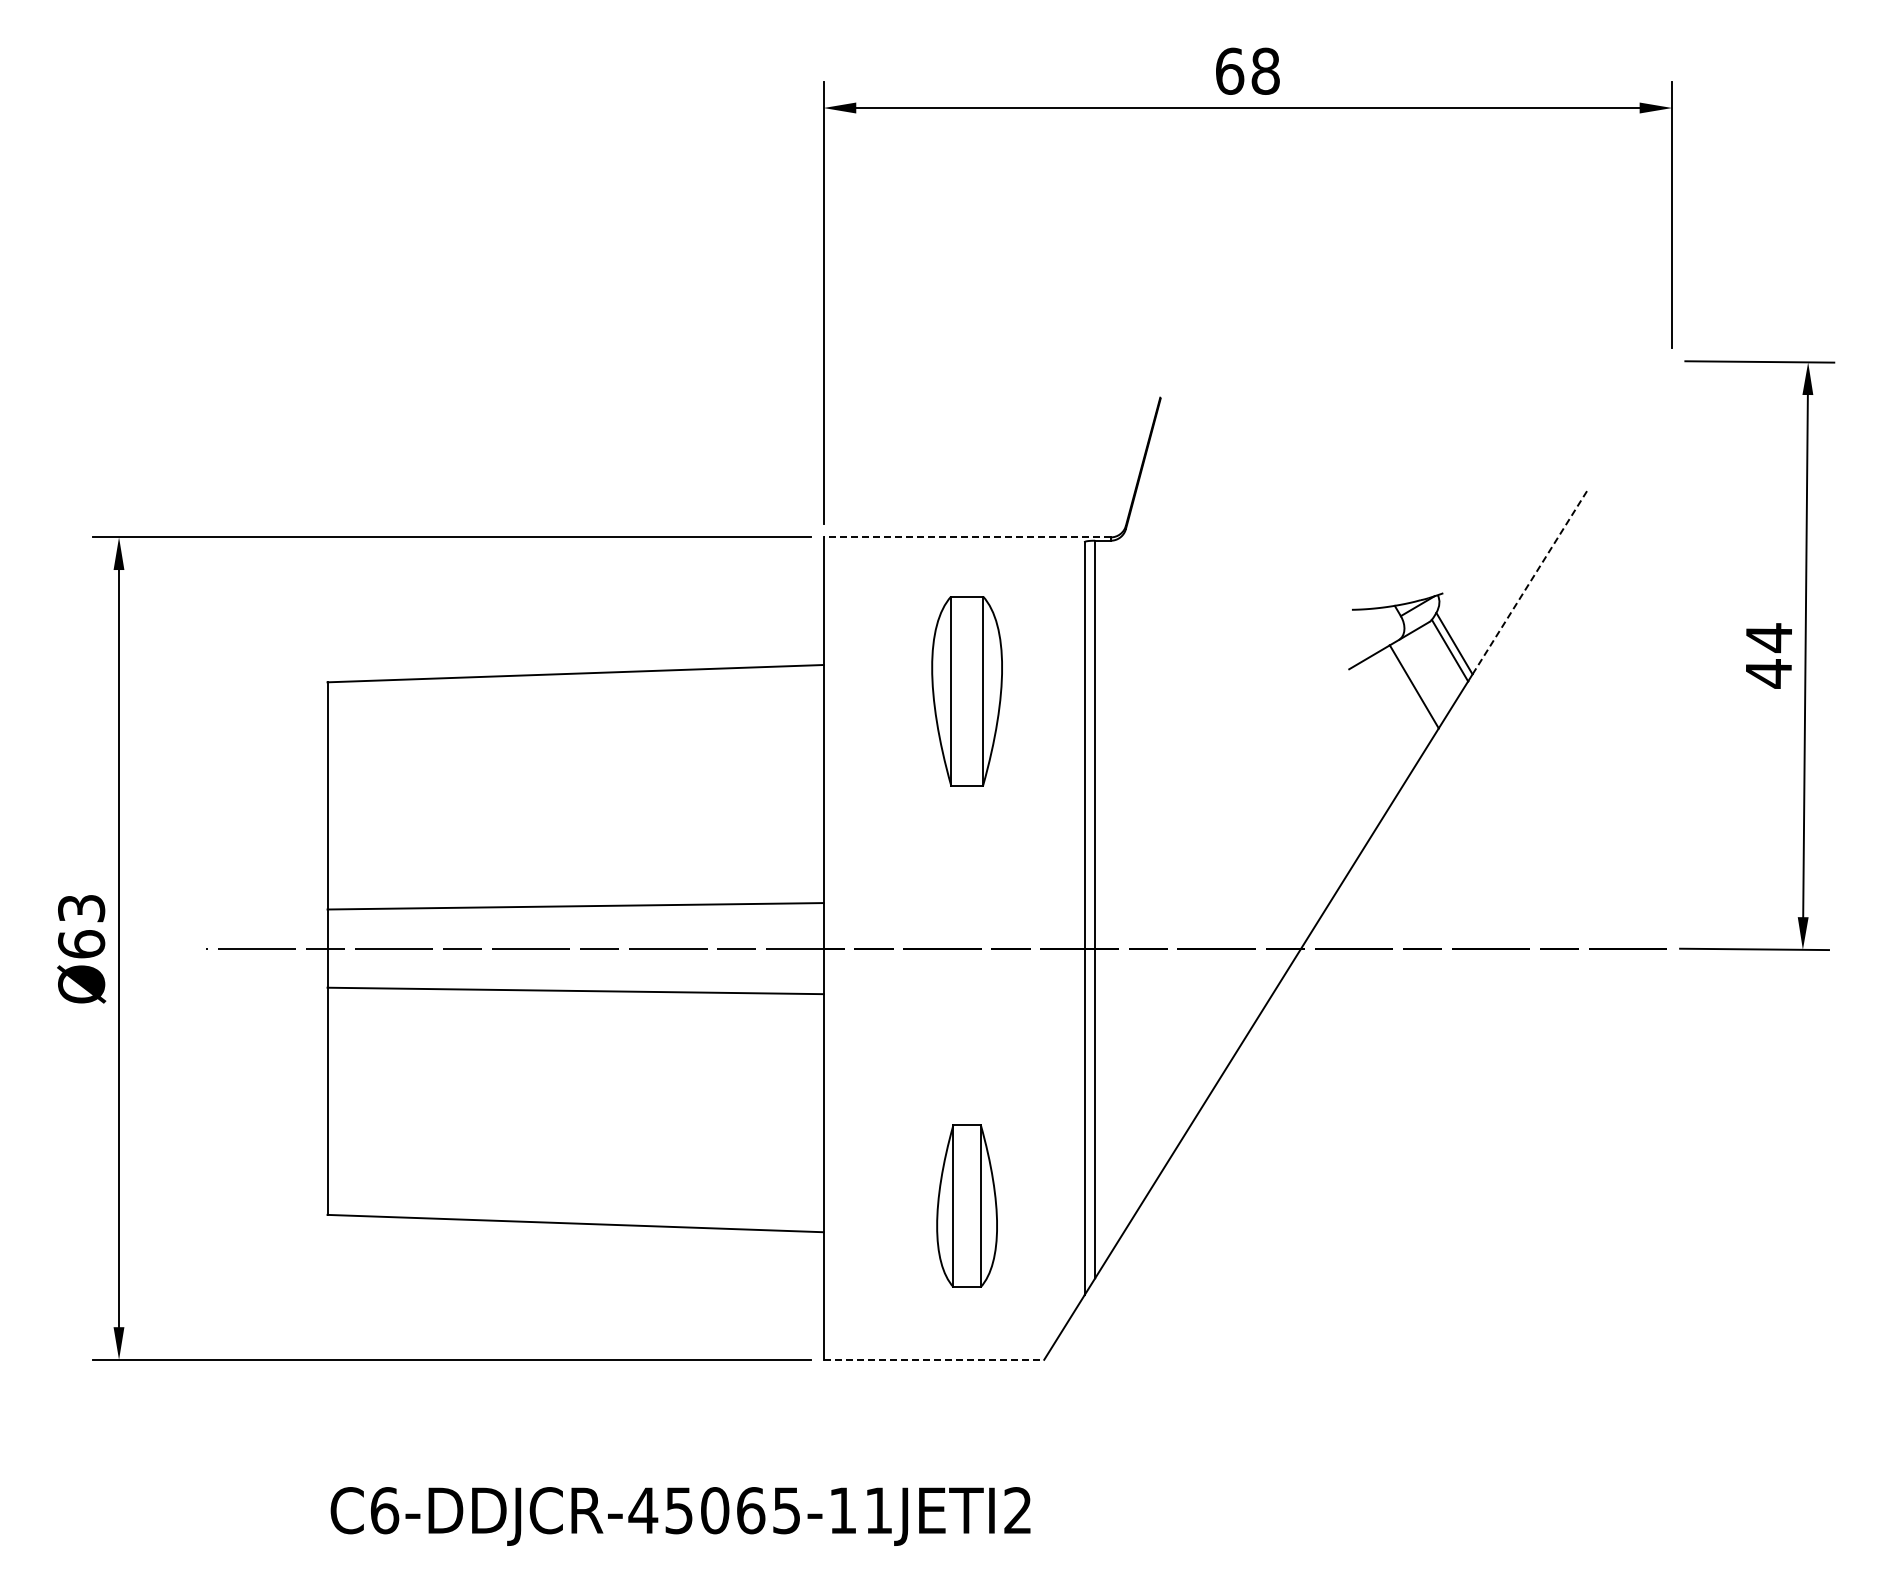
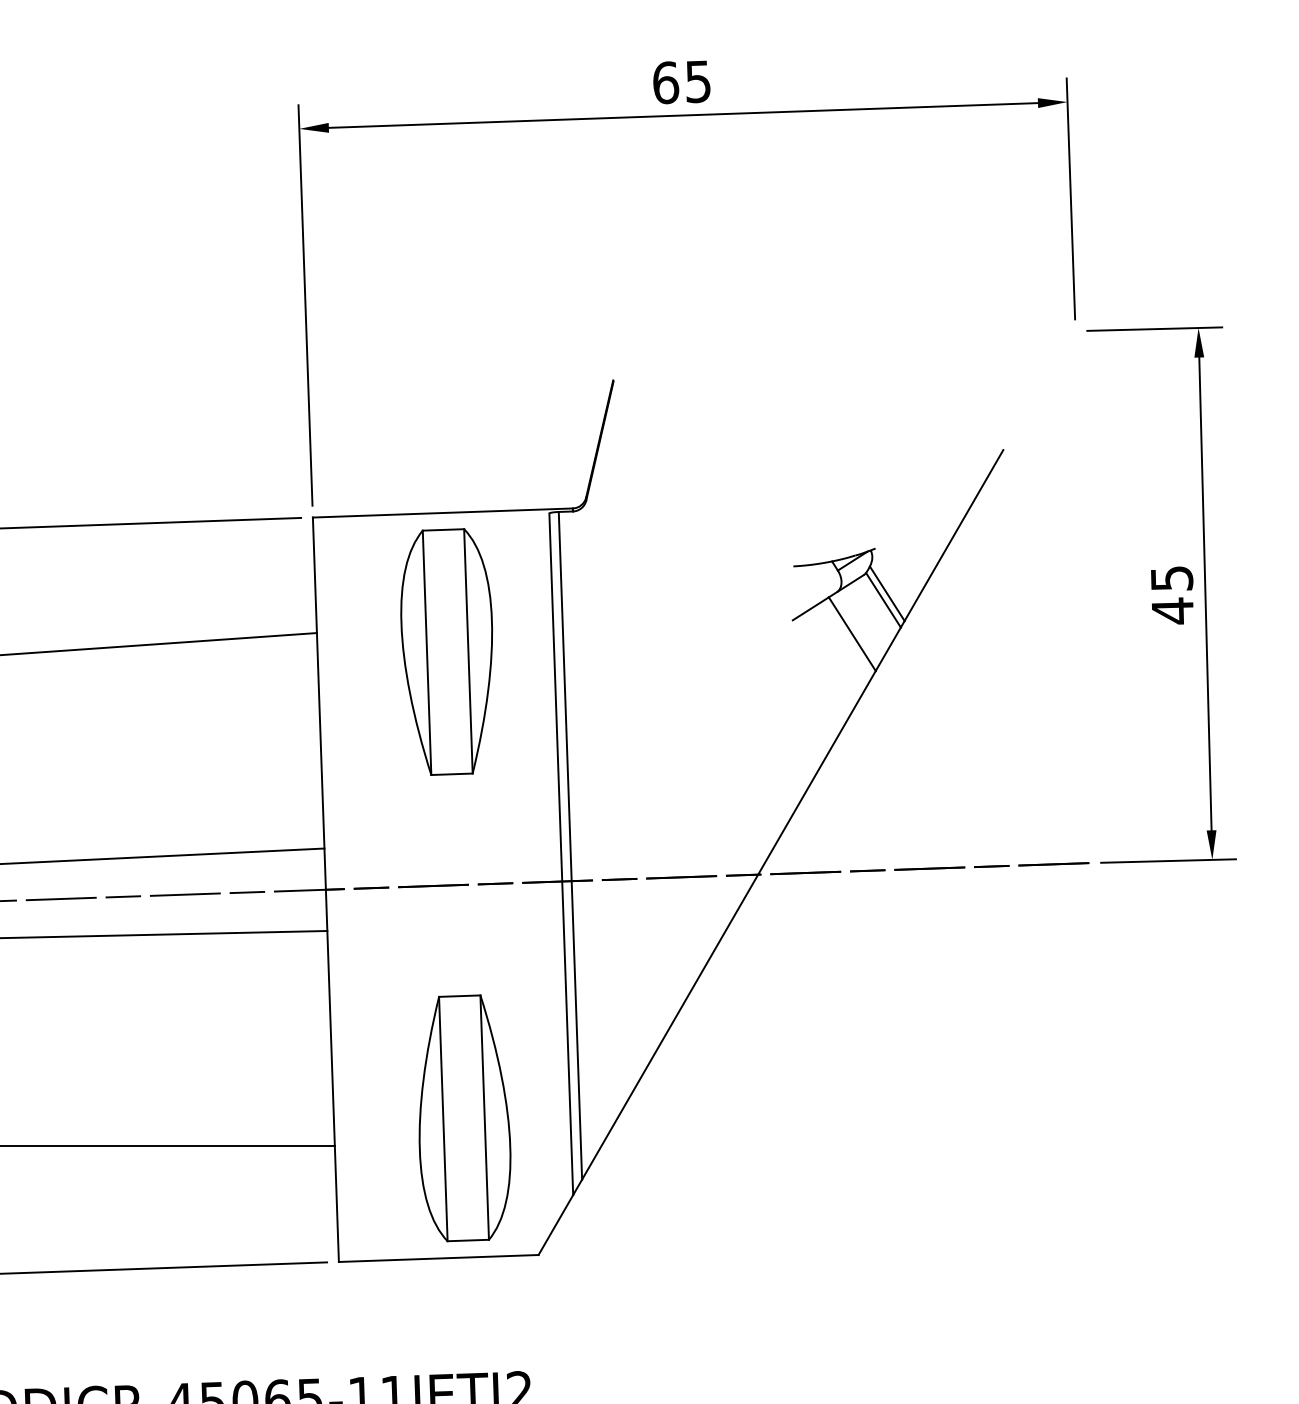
text: (1265, 70) -> (698, 80), 68 -> 65
line: (967, 537) -> (443, 513), dashed -> solid
line: (1530, 581) -> (954, 535), dashed -> solid
text: (1769, 638) -> (1172, 579), 44 -> 45
part: (966, 690) -> (447, 651), size x1.43
part: (966, 1205) -> (463, 1117), size x1.67
line: (934, 1359) -> (439, 1258), dashed -> solid

